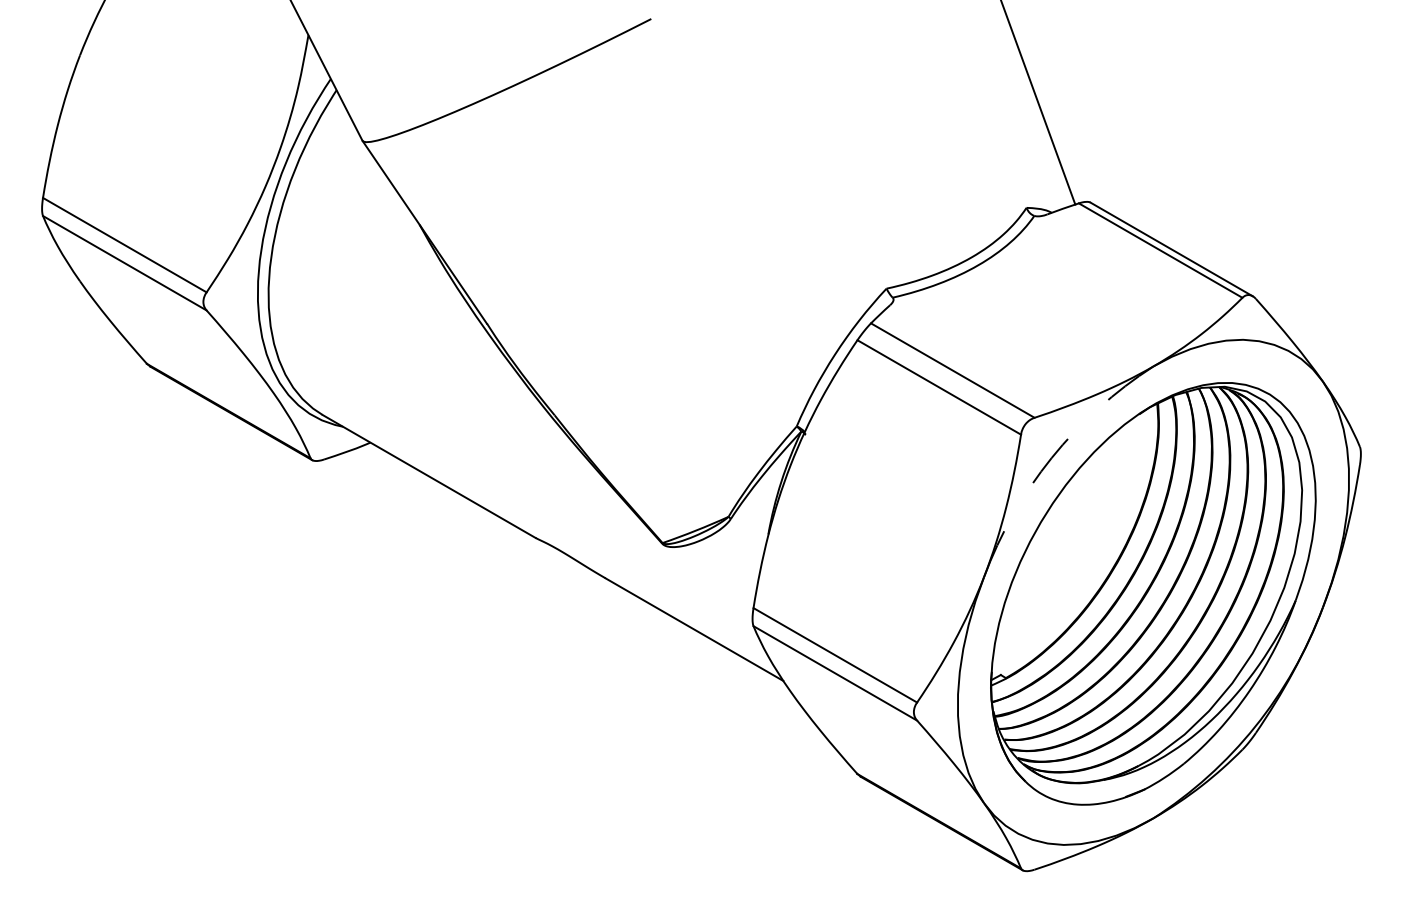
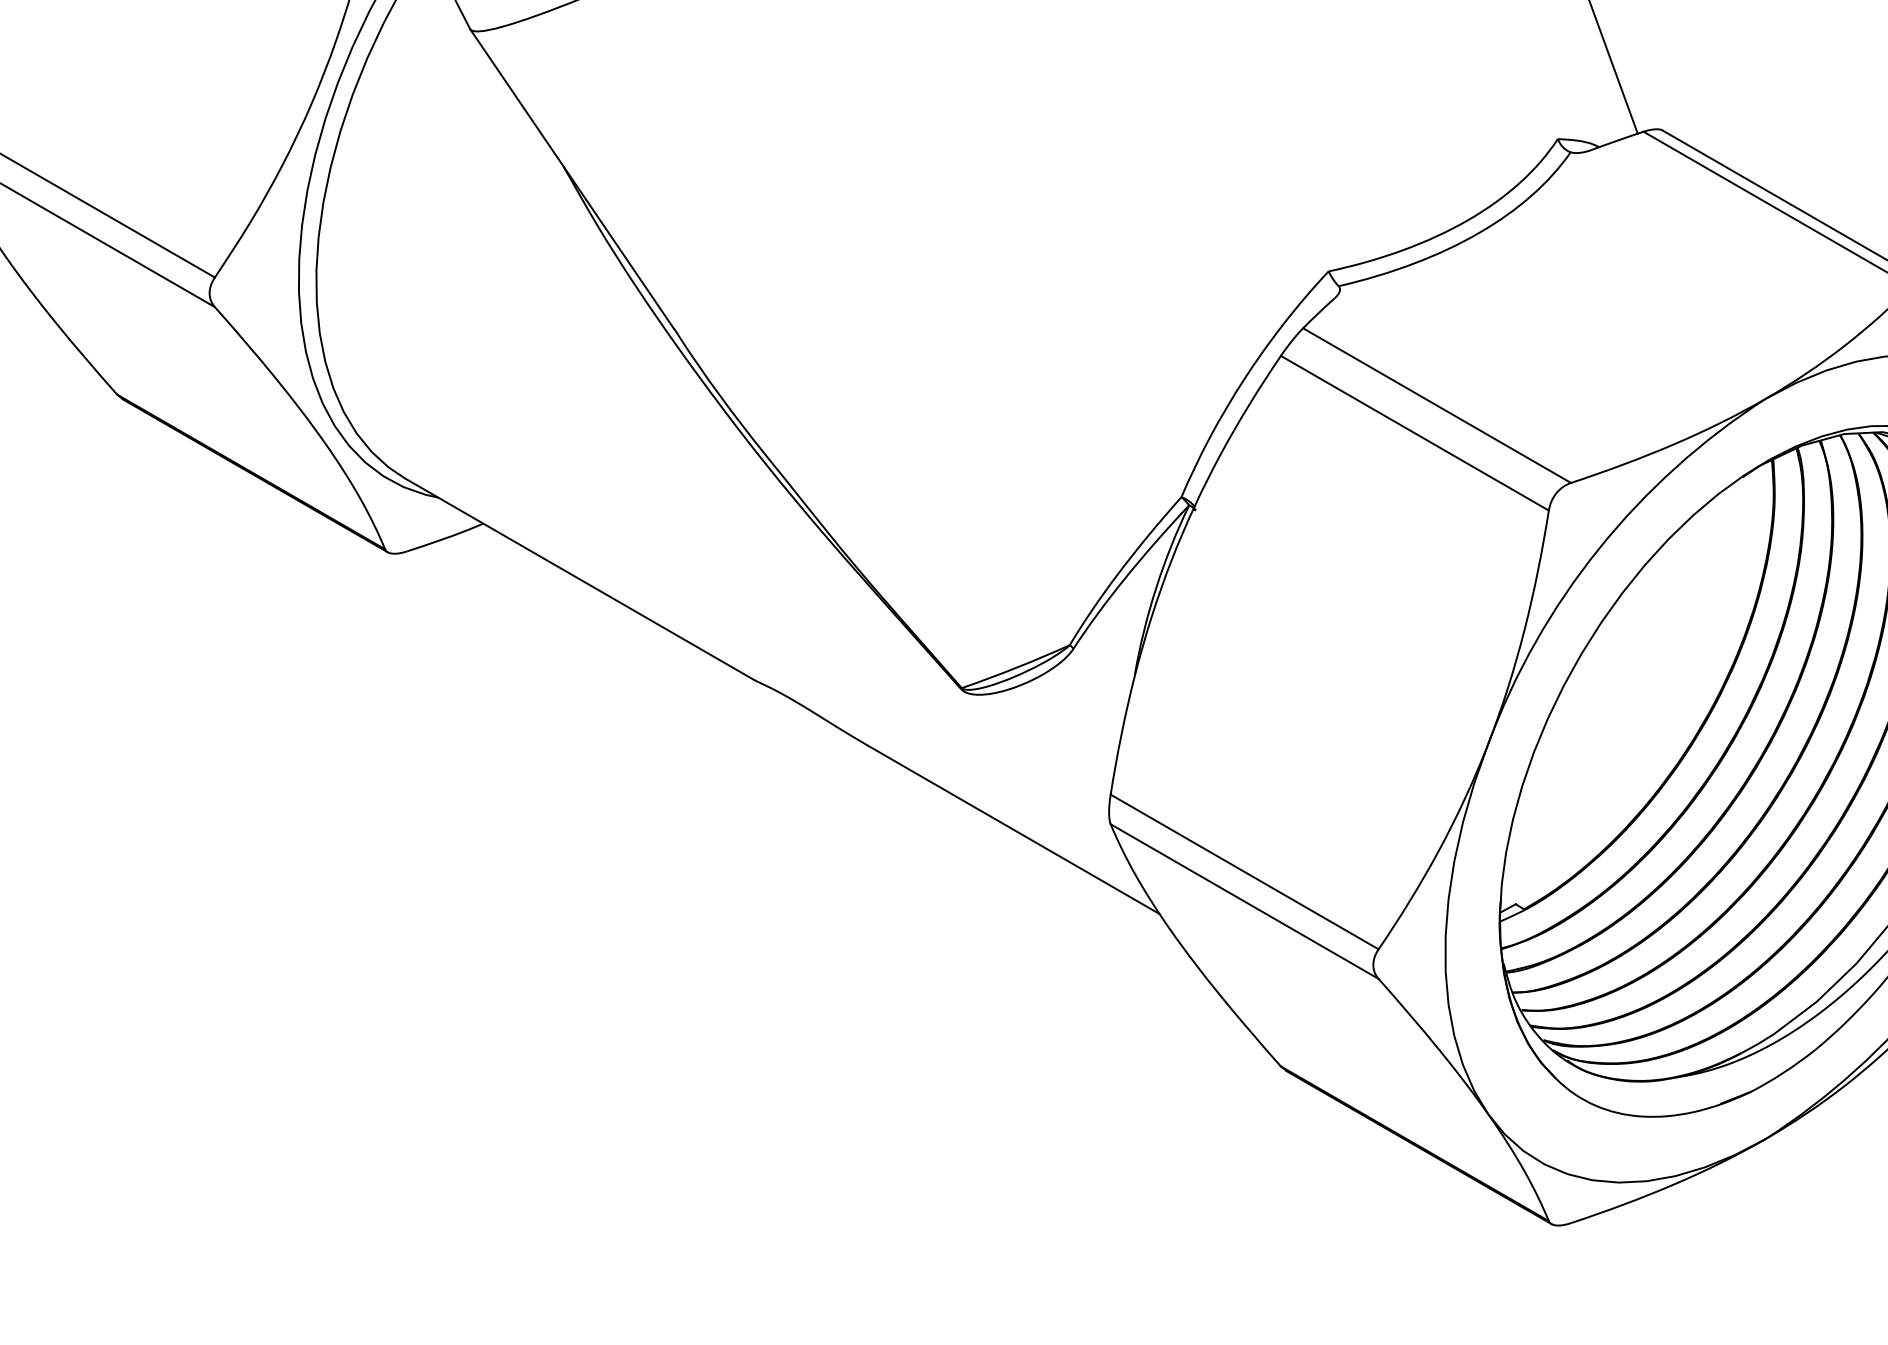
arc: (1051, 458) -> (1598, 549), dashed -> solid

